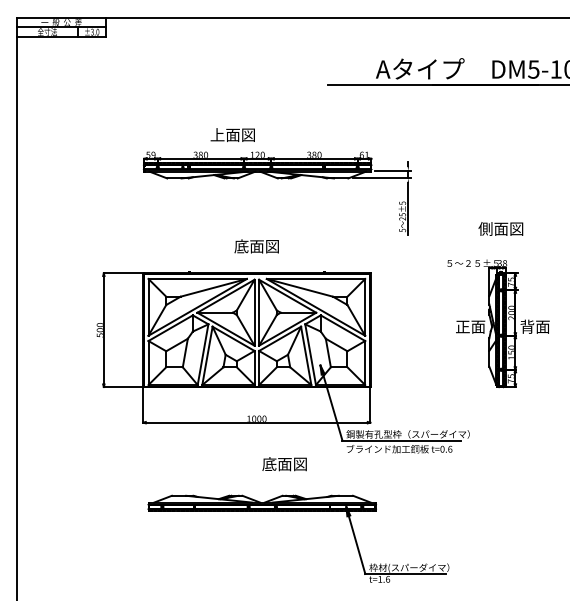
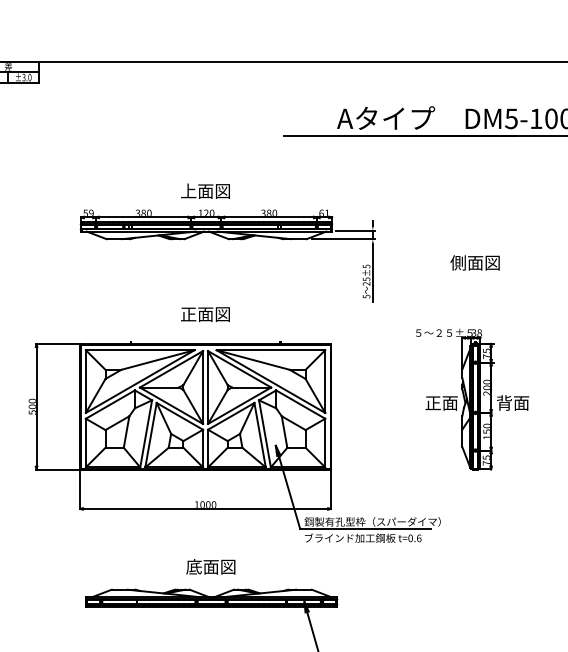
text: (232, 134) -> (205, 190), moved
text: (500, 228) -> (474, 262), moved
text: (241, 246) -> (188, 314), 底面図 -> 正面図
text: (284, 464) -> (210, 567), moved

